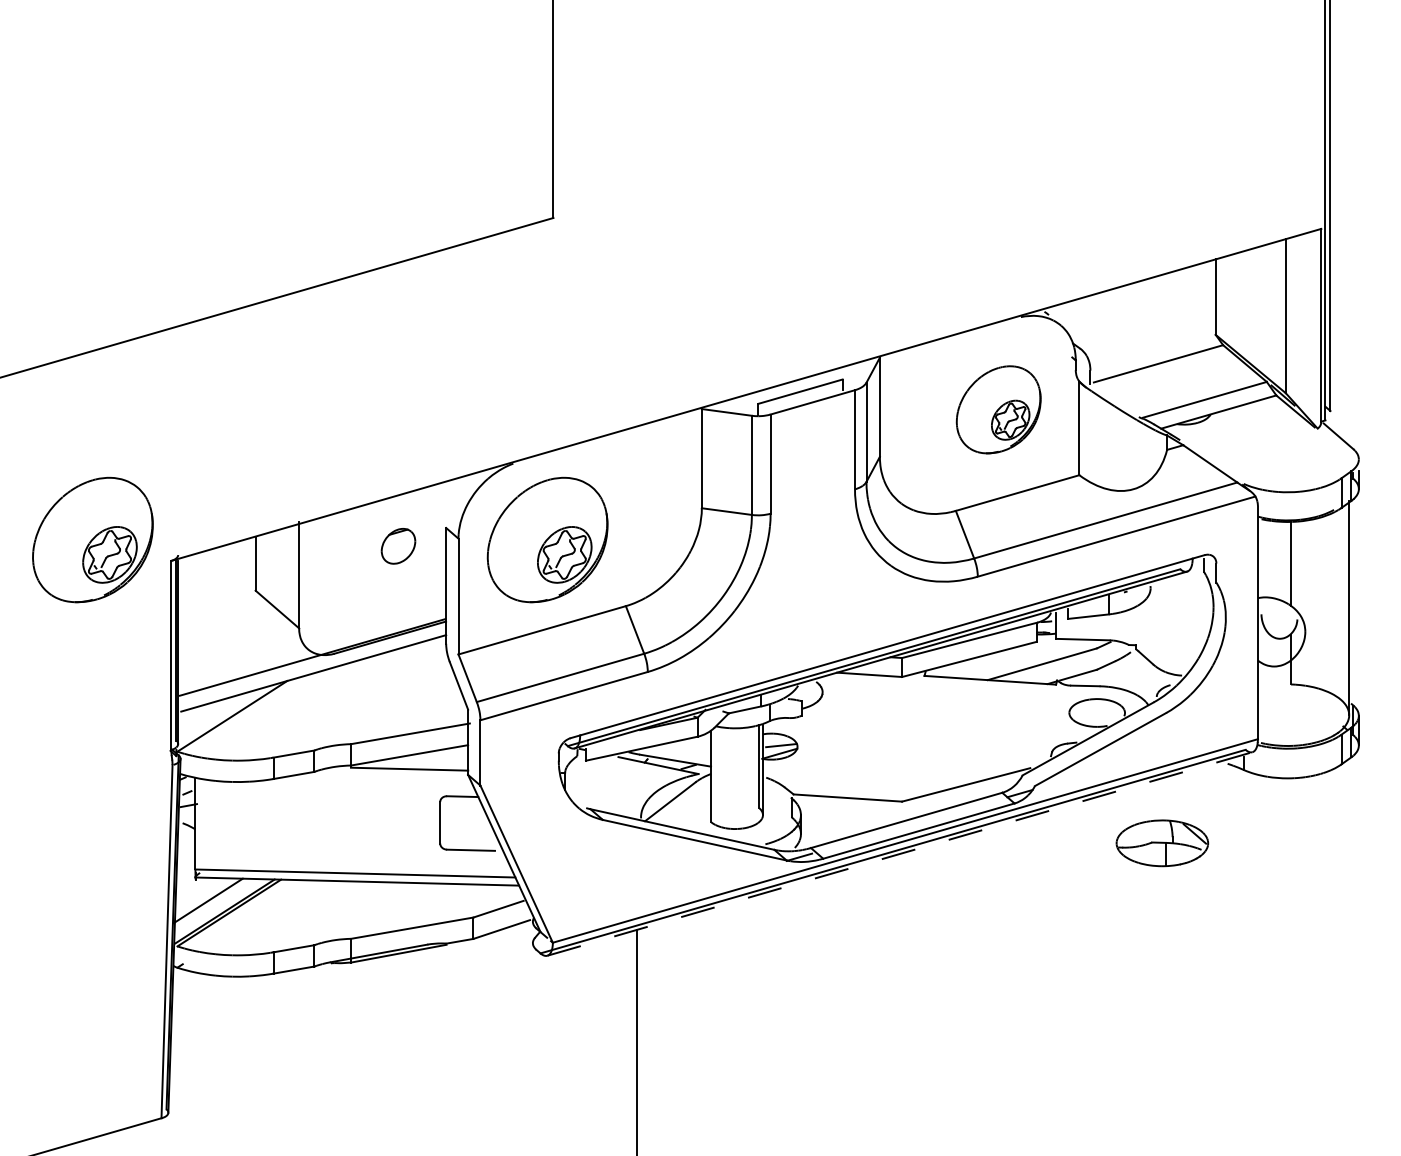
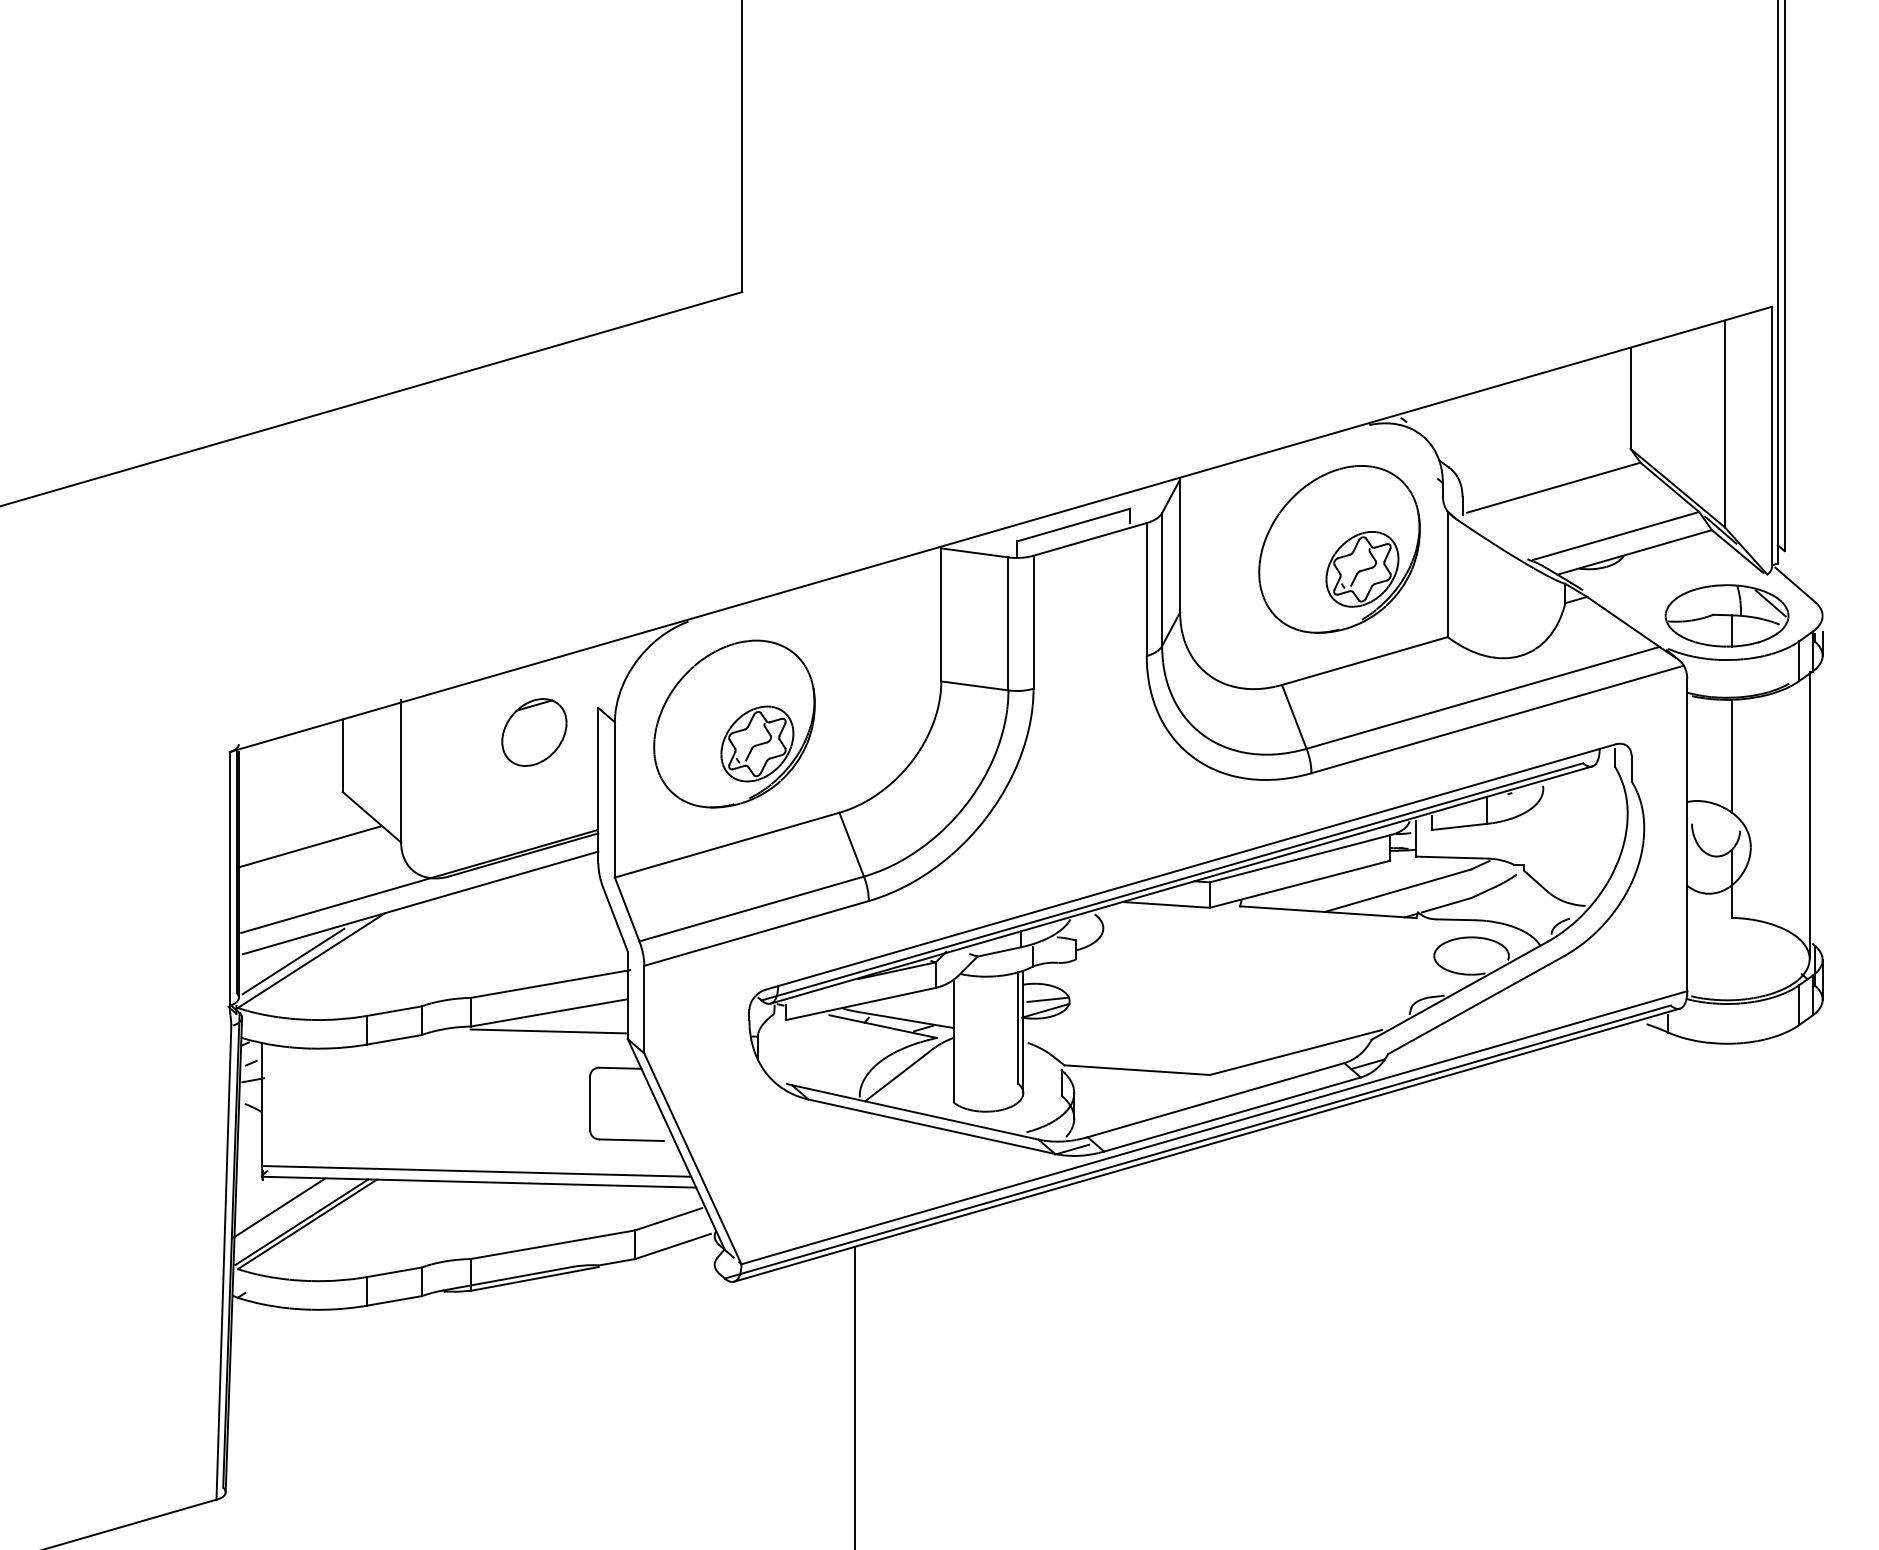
part: (998, 409) -> (1339, 549), size x1.43
part: (92, 539) -> (124, 723), removed
part: (398, 546) -> (534, 732), size x1.43
line: (231, 631) -> (310, 846), added
line: (218, 717) -> (293, 961), added
part: (1161, 843) -> (1726, 615), moved
line: (900, 854) -> (1207, 1145), dashed -> solid

